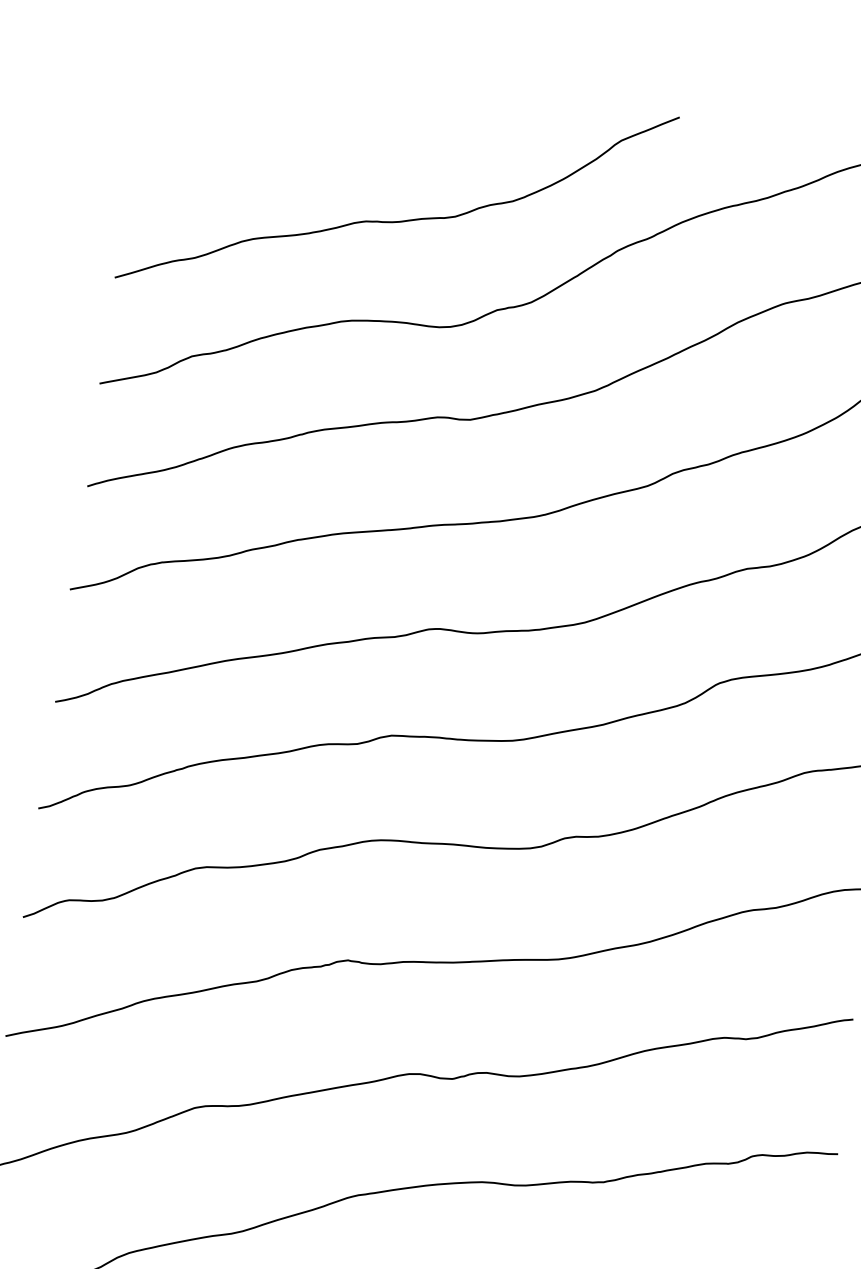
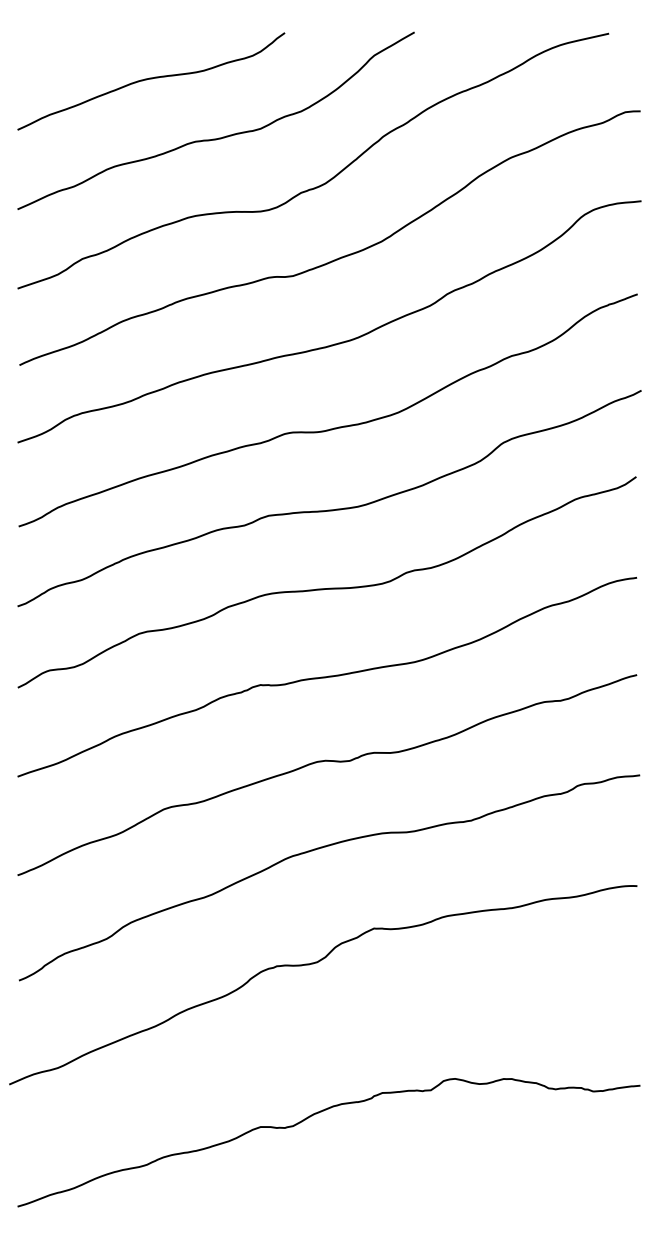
curve: (318, 129) -> (151, 79), added

